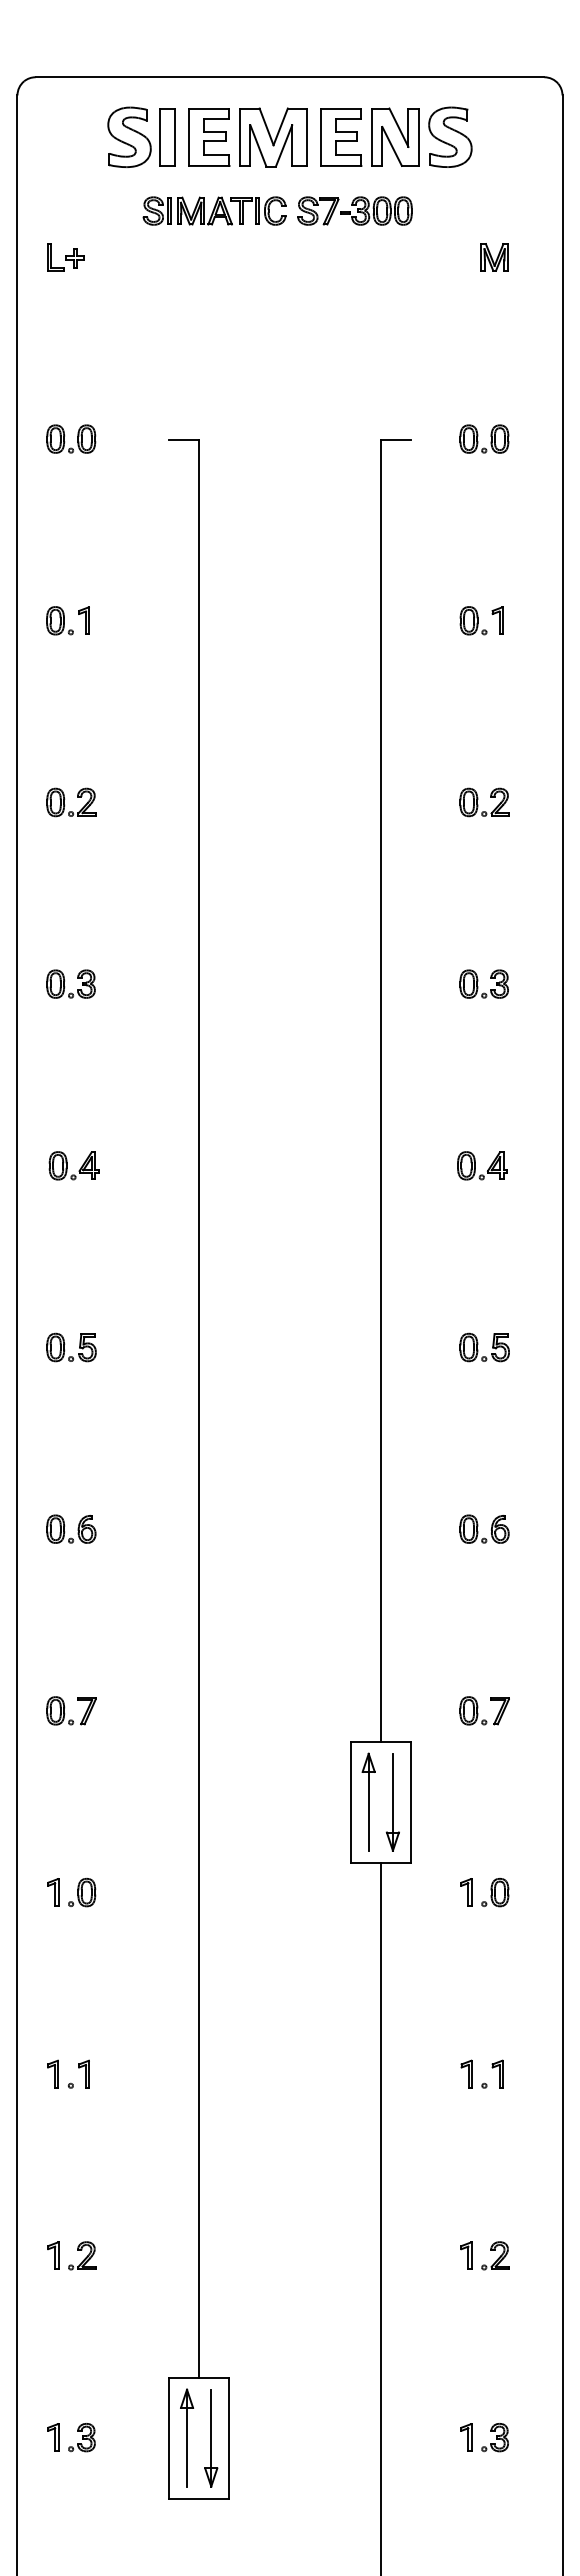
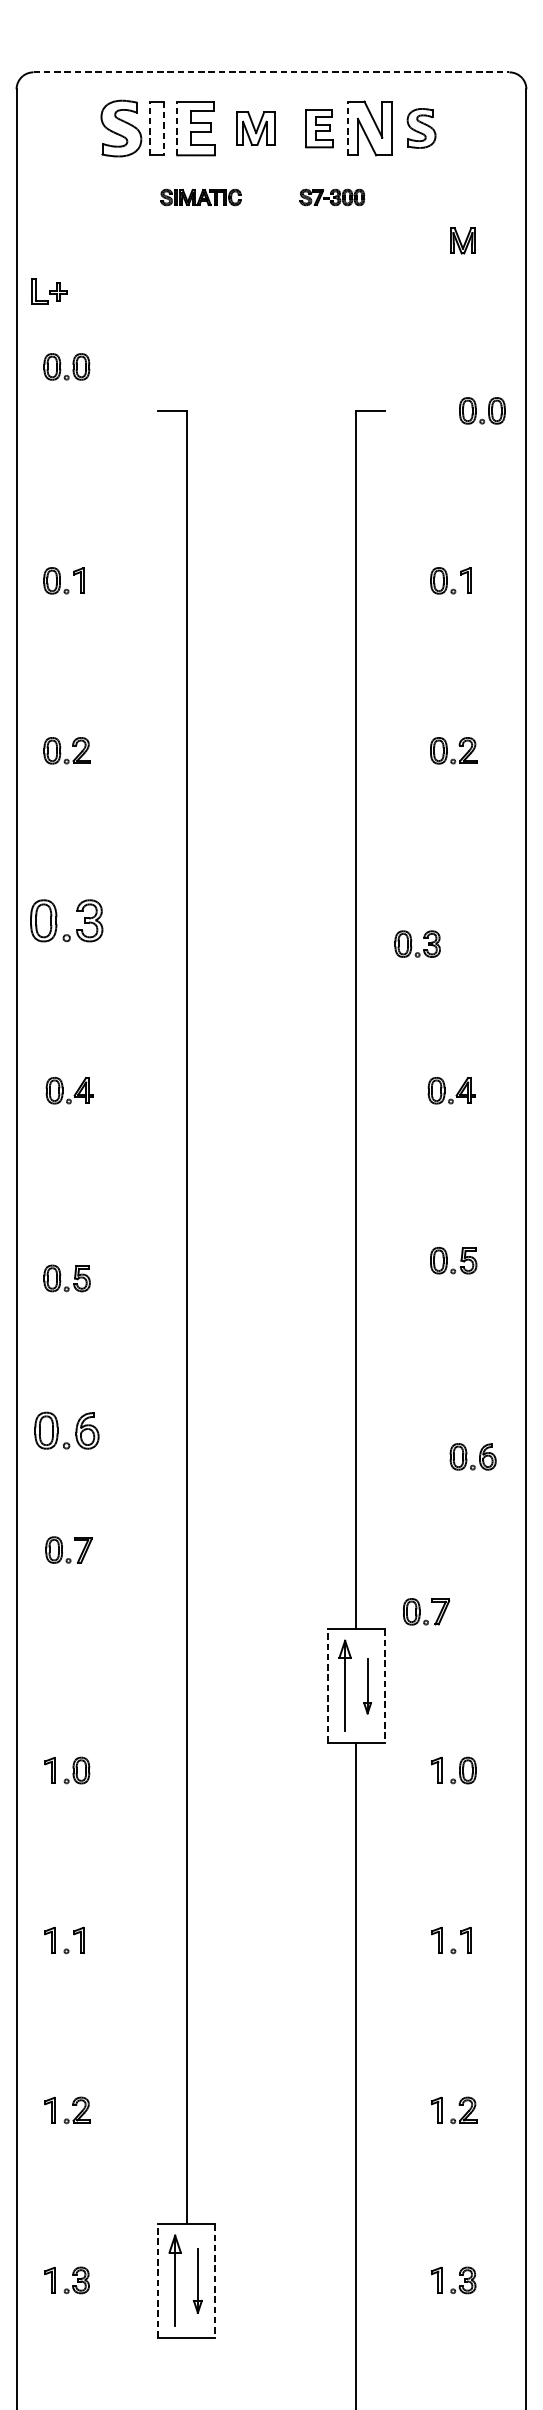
line: (290, 77) -> (271, 72), solid -> dashed
part: (450, 136) -> (421, 127), size x0.7
line: (159, 137) -> (149, 128), solid -> dashed
line: (175, 137) -> (164, 128), solid -> dashed
line: (189, 137) -> (177, 128), solid -> dashed
part: (273, 137) -> (256, 128), size x0.6
part: (341, 137) -> (319, 128), size x0.7
line: (371, 137) -> (347, 128), solid -> dashed
part: (214, 210) -> (200, 196), size x0.6
part: (354, 210) -> (331, 196), size x0.6
part: (65, 257) -> (49, 291), moved
part: (478, 436) -> (476, 408), moved
part: (71, 438) -> (67, 366), moved
part: (70, 983) -> (66, 920), size x1.6
part: (483, 983) -> (416, 943), moved
part: (65, 1344) -> (61, 1275), moved
part: (478, 1526) -> (467, 1454), moved
part: (71, 1528) -> (67, 1429), size x1.4
part: (65, 1707) -> (63, 1546), moved
part: (478, 1708) -> (420, 1609), moved
line: (350, 1802) -> (328, 1686), solid -> dashed
part: (392, 1802) -> (367, 1686), size x0.6
line: (411, 1802) -> (385, 1686), solid -> dashed
line: (168, 2438) -> (157, 2281), solid -> dashed
part: (211, 2438) -> (198, 2281), size x0.7
line: (229, 2438) -> (214, 2281), solid -> dashed

